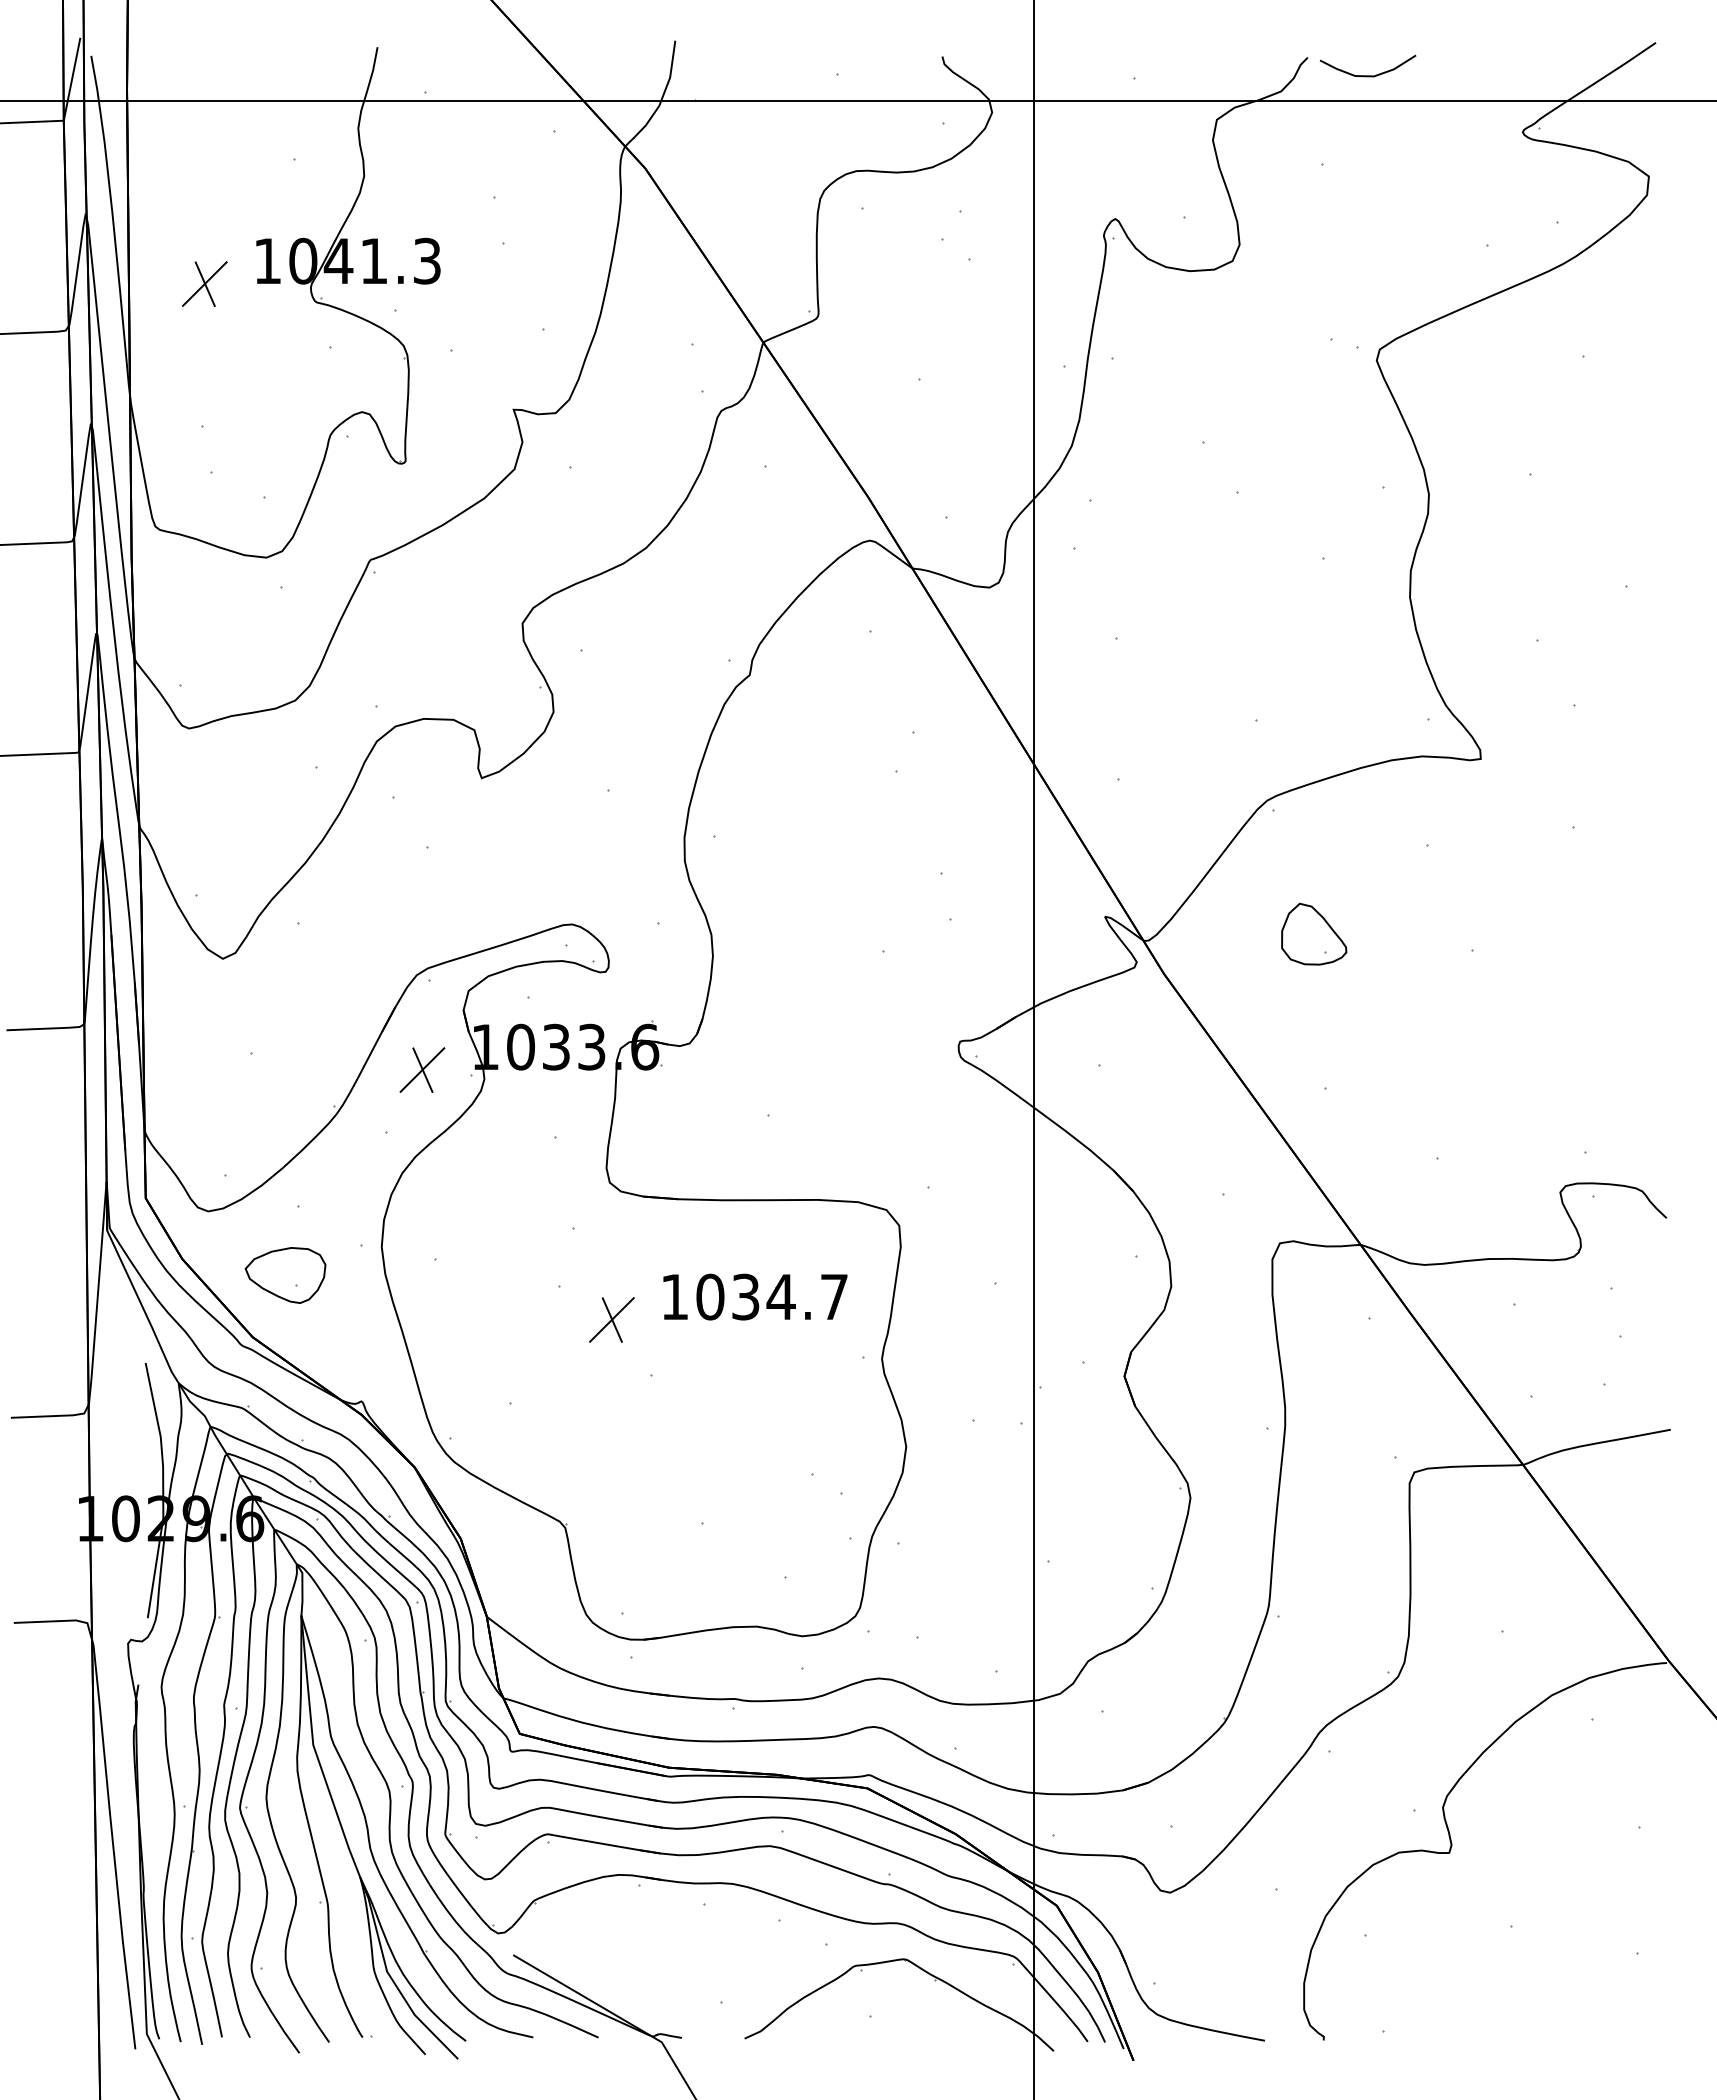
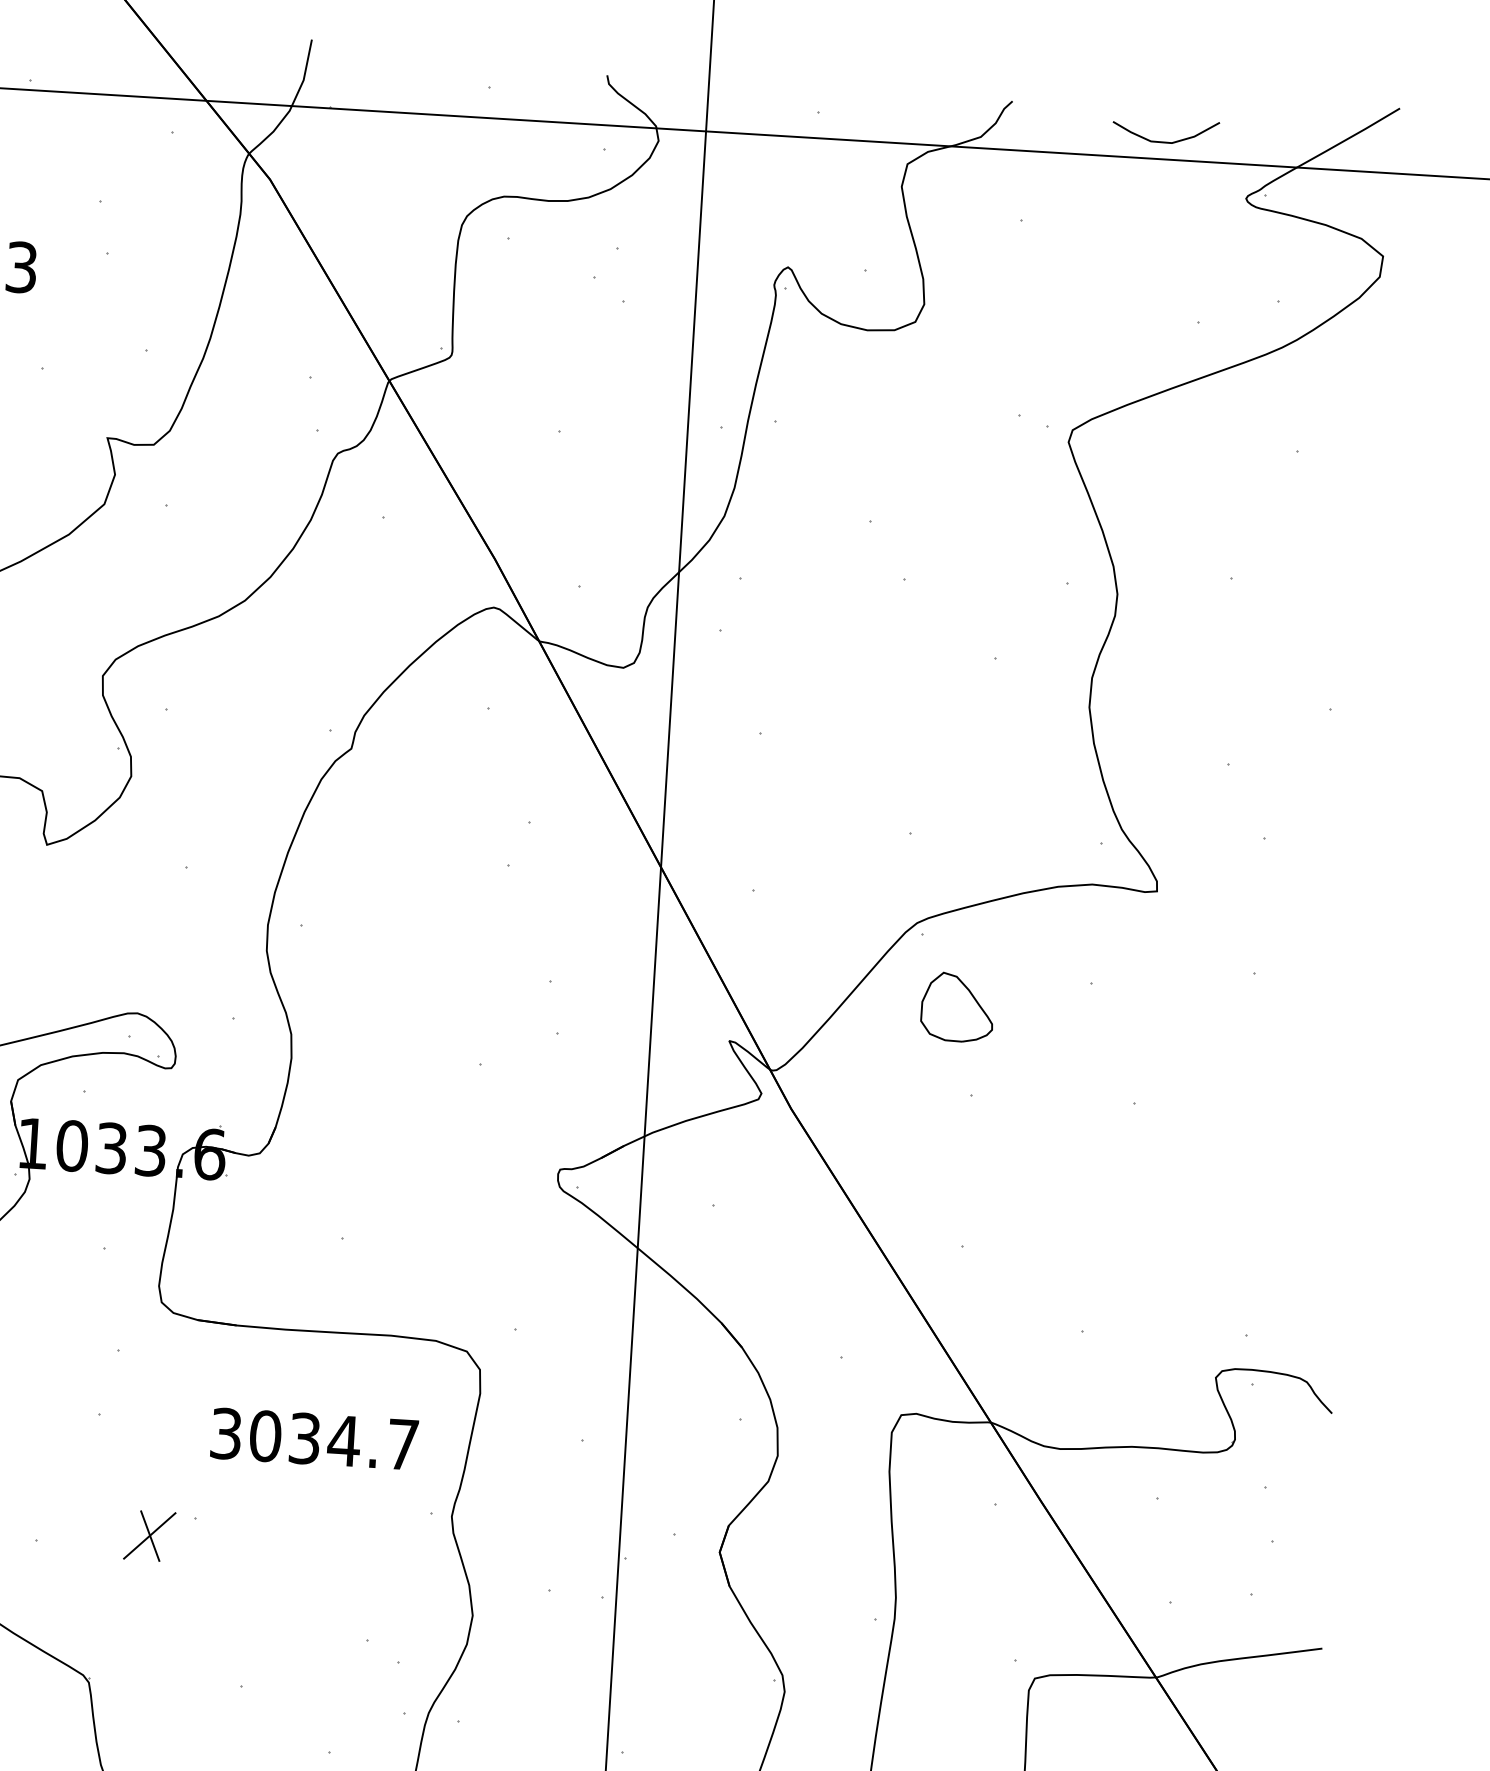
curve: (1368, 75) -> (1165, 141), moved
part: (1314, 933) -> (958, 1006), moved
text: (674, 1296) -> (225, 1433), 1034.7 -> 3034.7
part: (611, 1319) -> (149, 1535), moved

